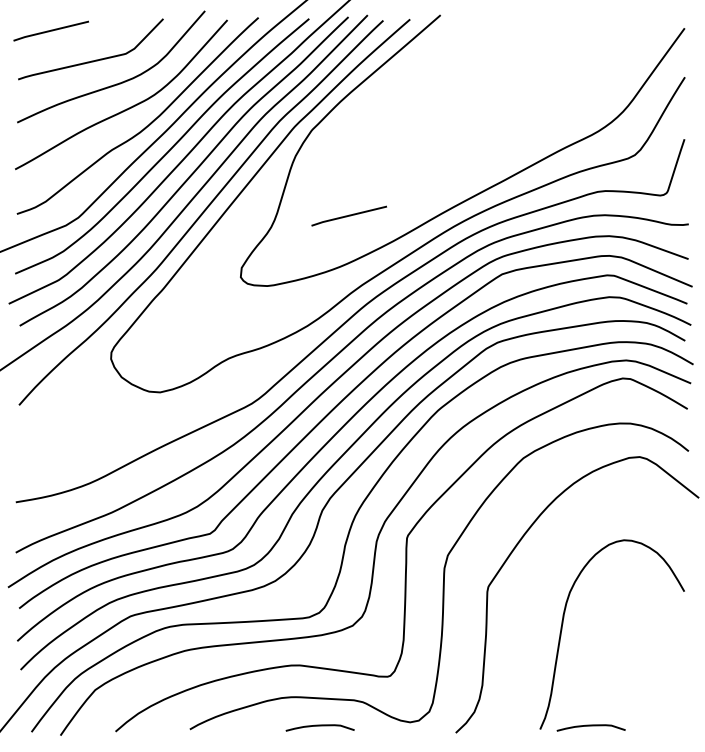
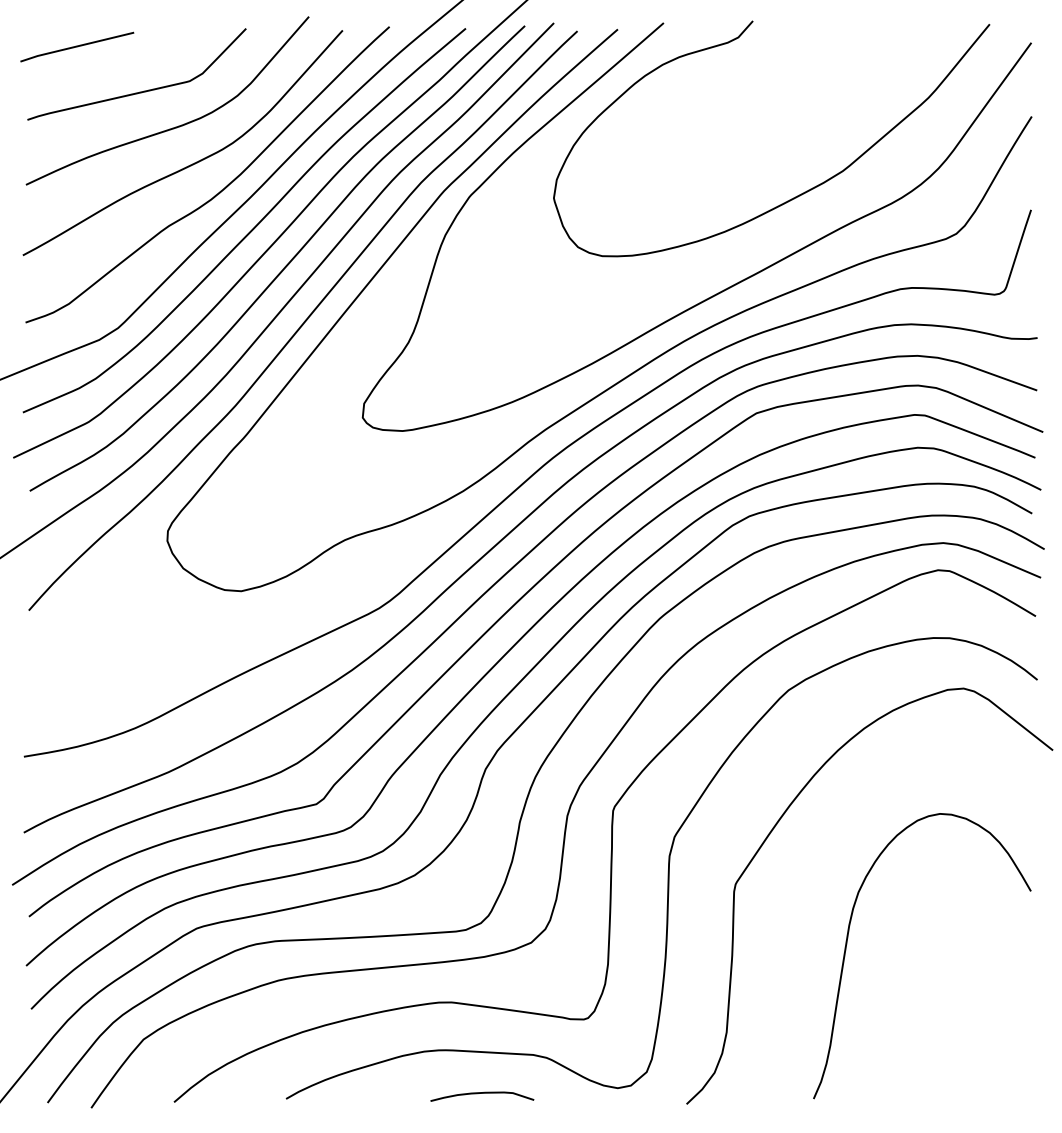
curve: (530, 128) -> (799, 193), added
line: (348, 215) -> (524, 324), removed
curve: (590, 726) -> (889, 1094), removed

